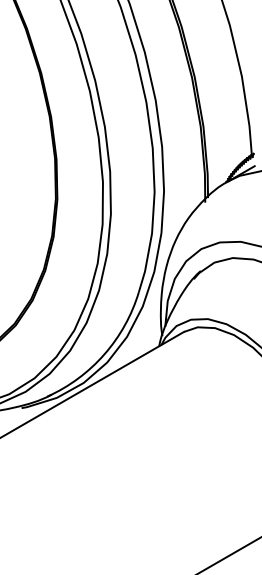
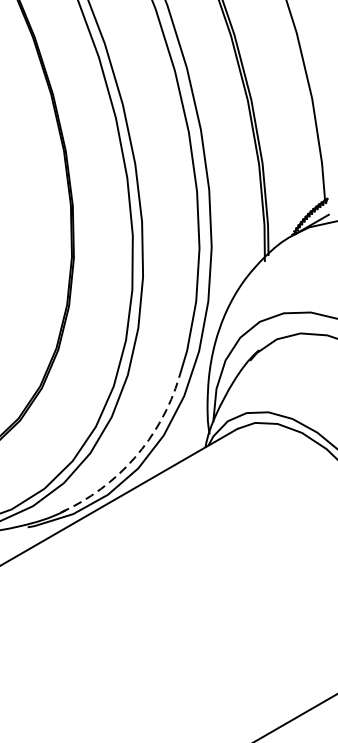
arc: (104, 354) -> (134, 458), solid -> dashed

